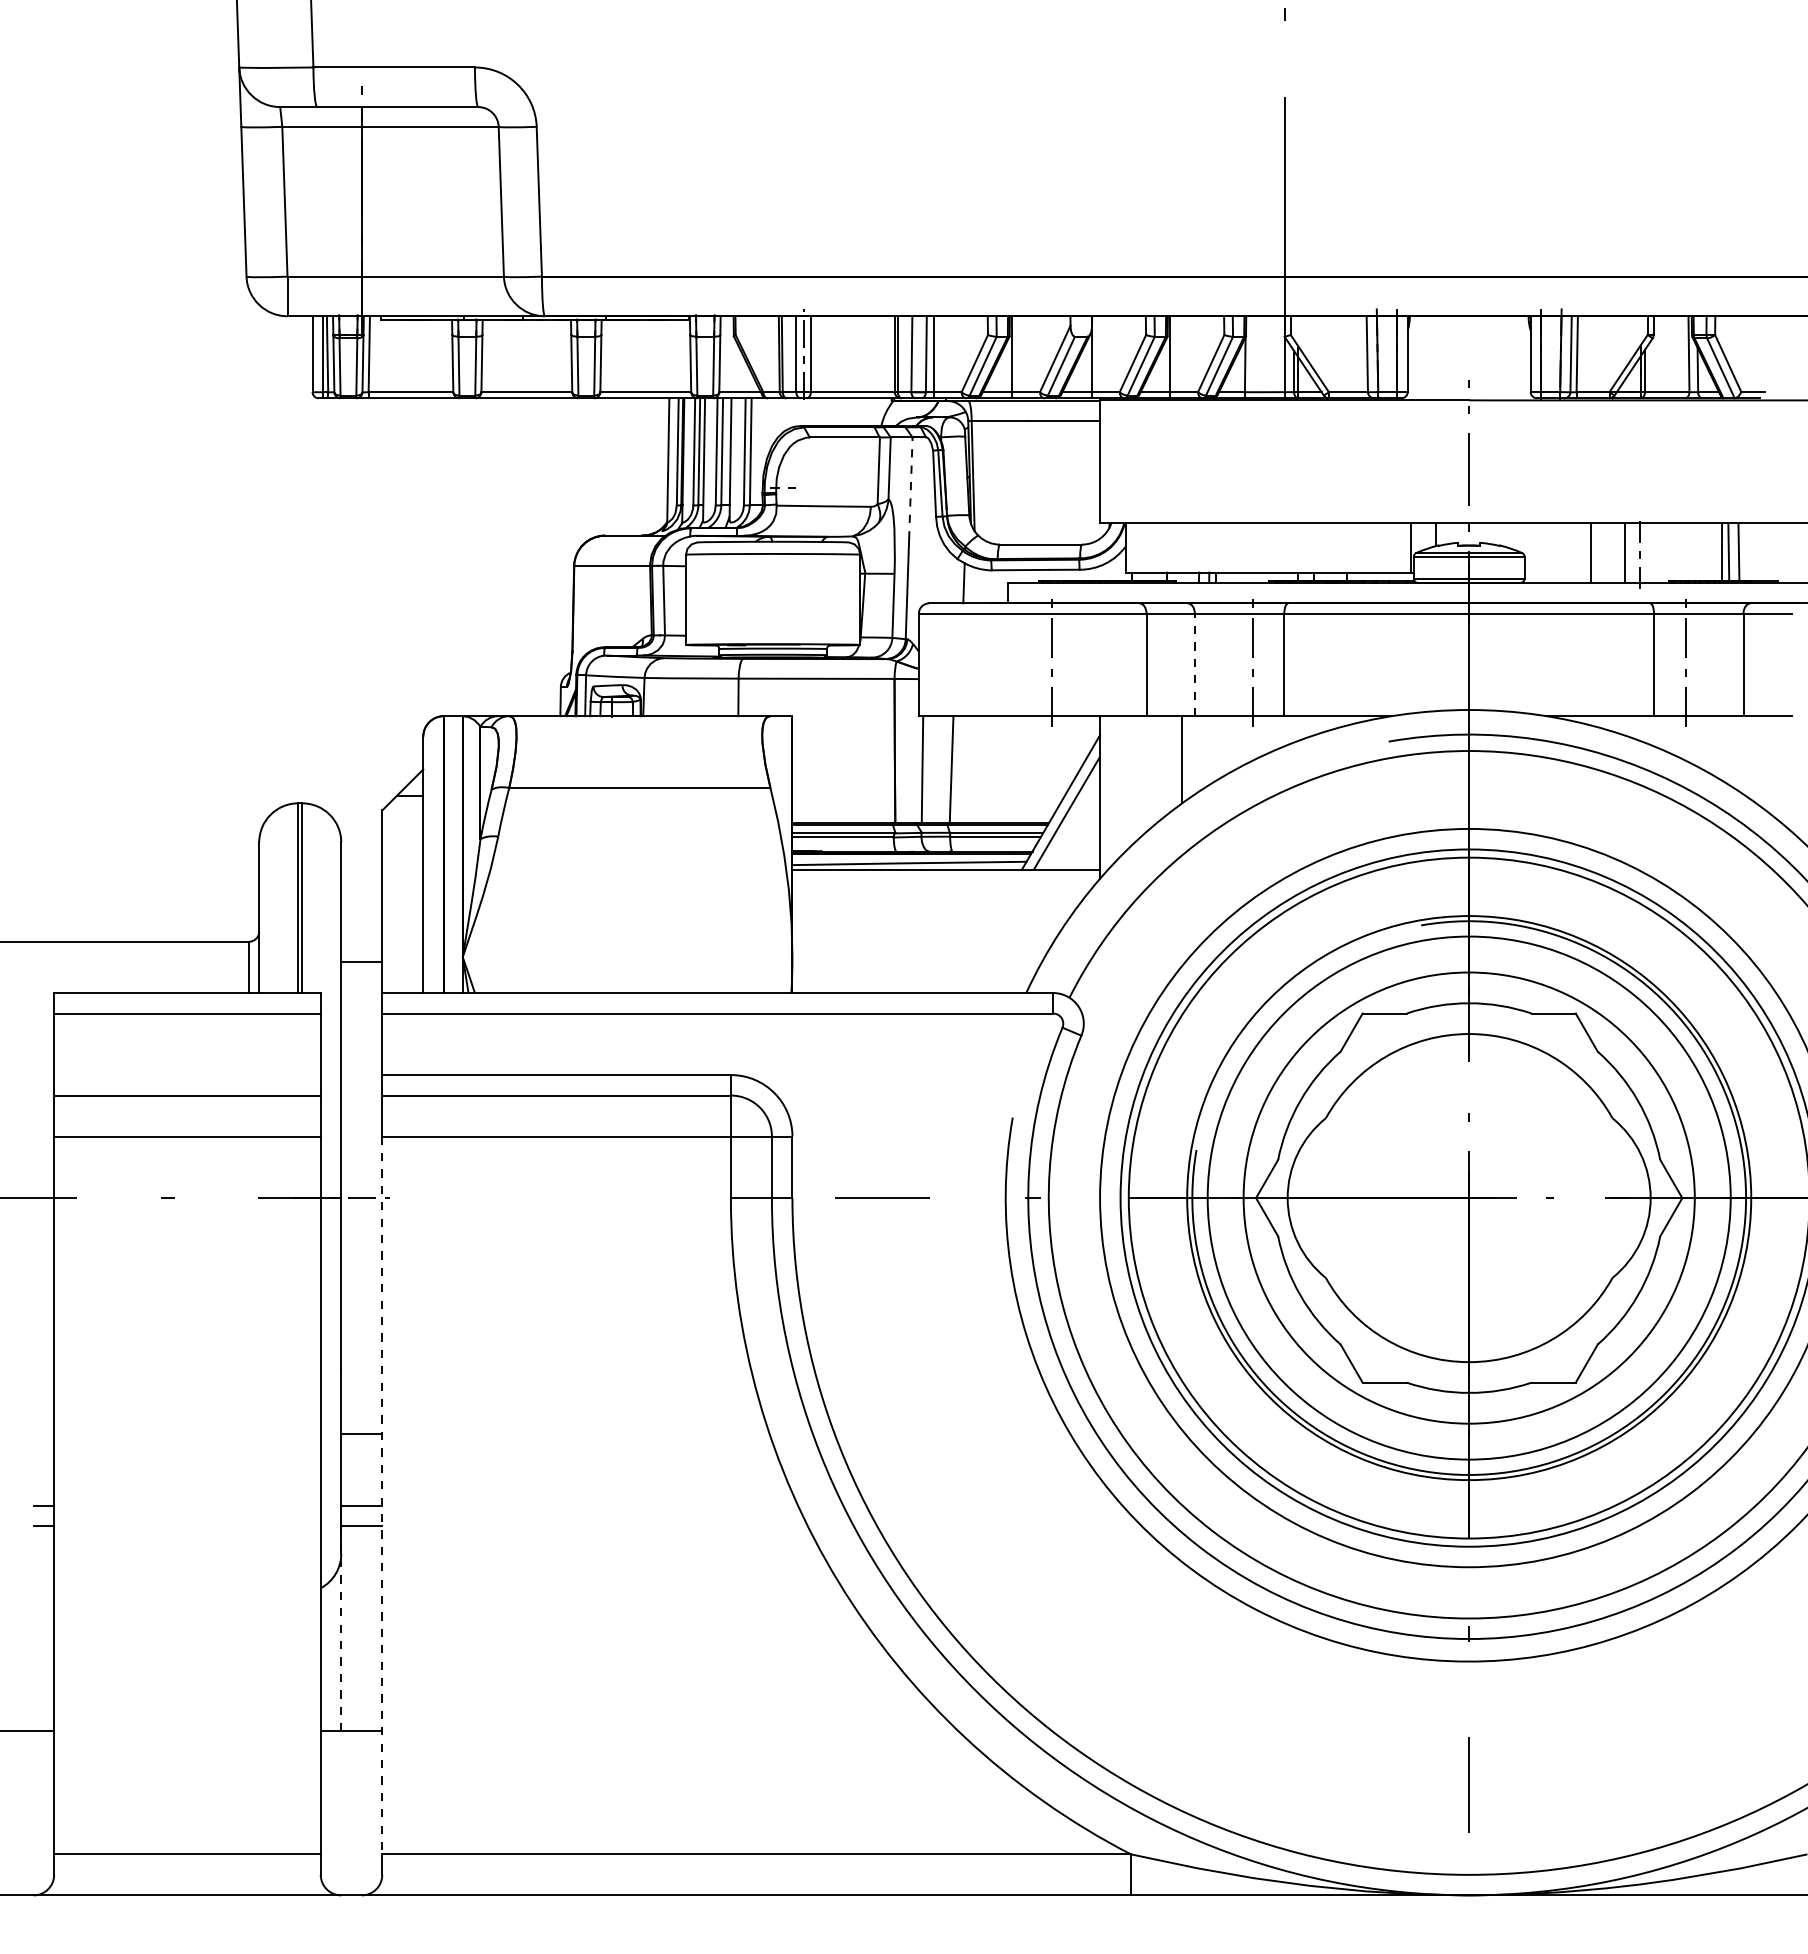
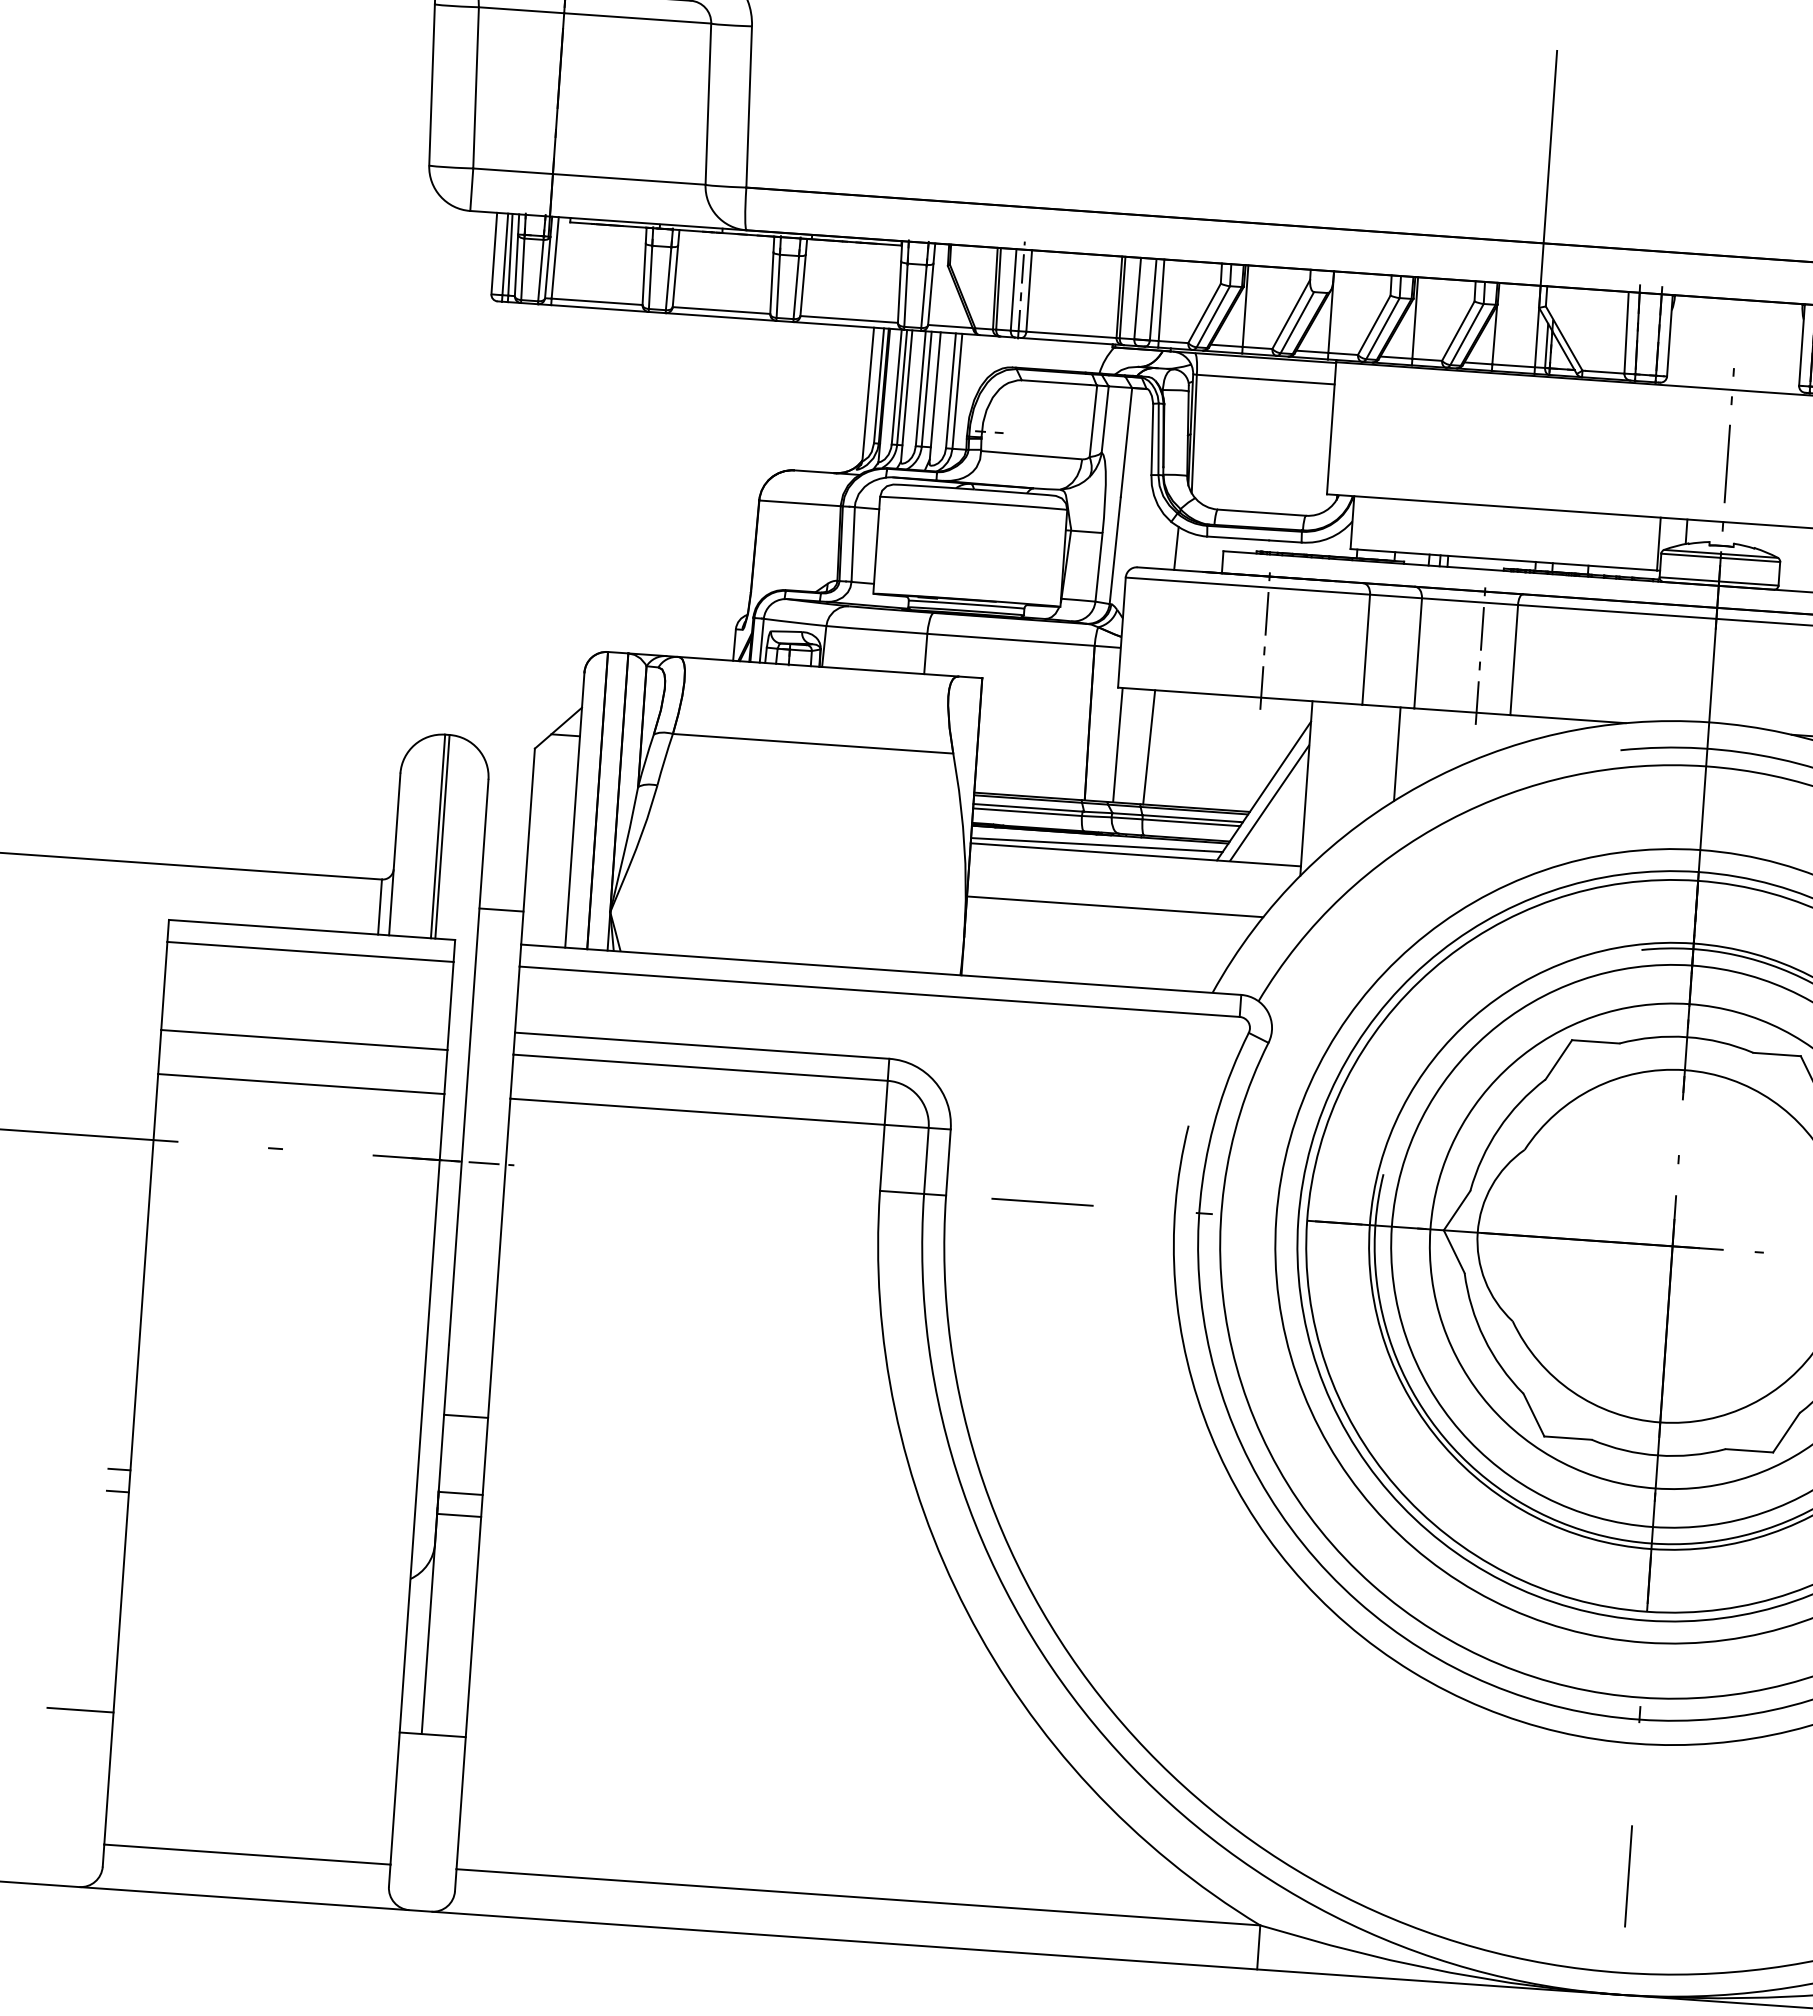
line: (910, 488) -> (1126, 442), dashed -> solid
line: (1194, 664) -> (1417, 652), dashed -> solid
line: (930, 919) -> (1115, 906), added
line: (382, 1495) -> (483, 1484), dashed -> solid
line: (341, 1628) -> (429, 1623), dashed -> solid

